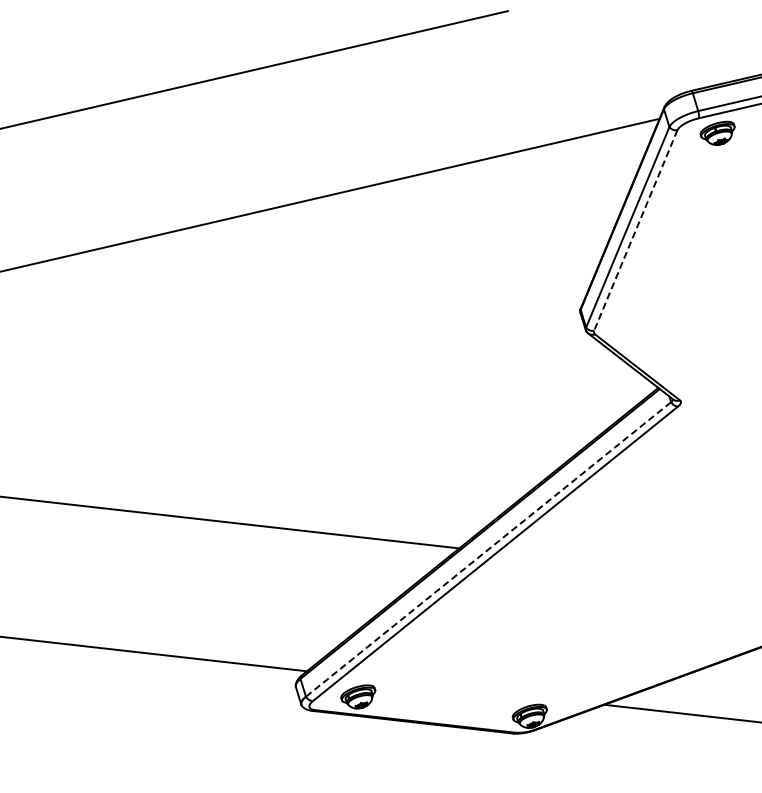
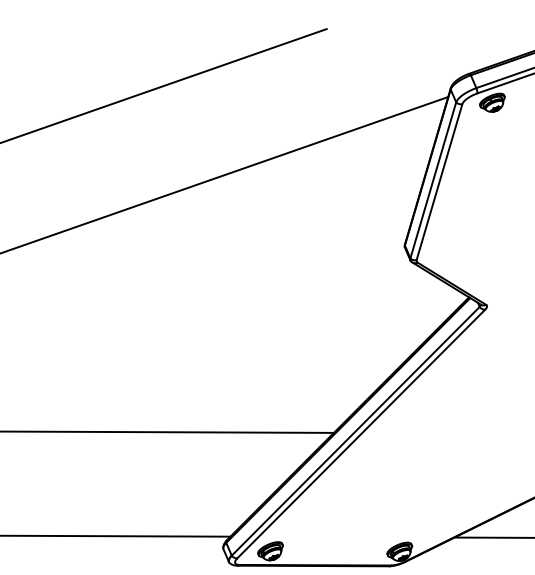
line: (635, 230) -> (439, 182), dashed -> solid
line: (488, 549) -> (355, 431), dashed -> solid

